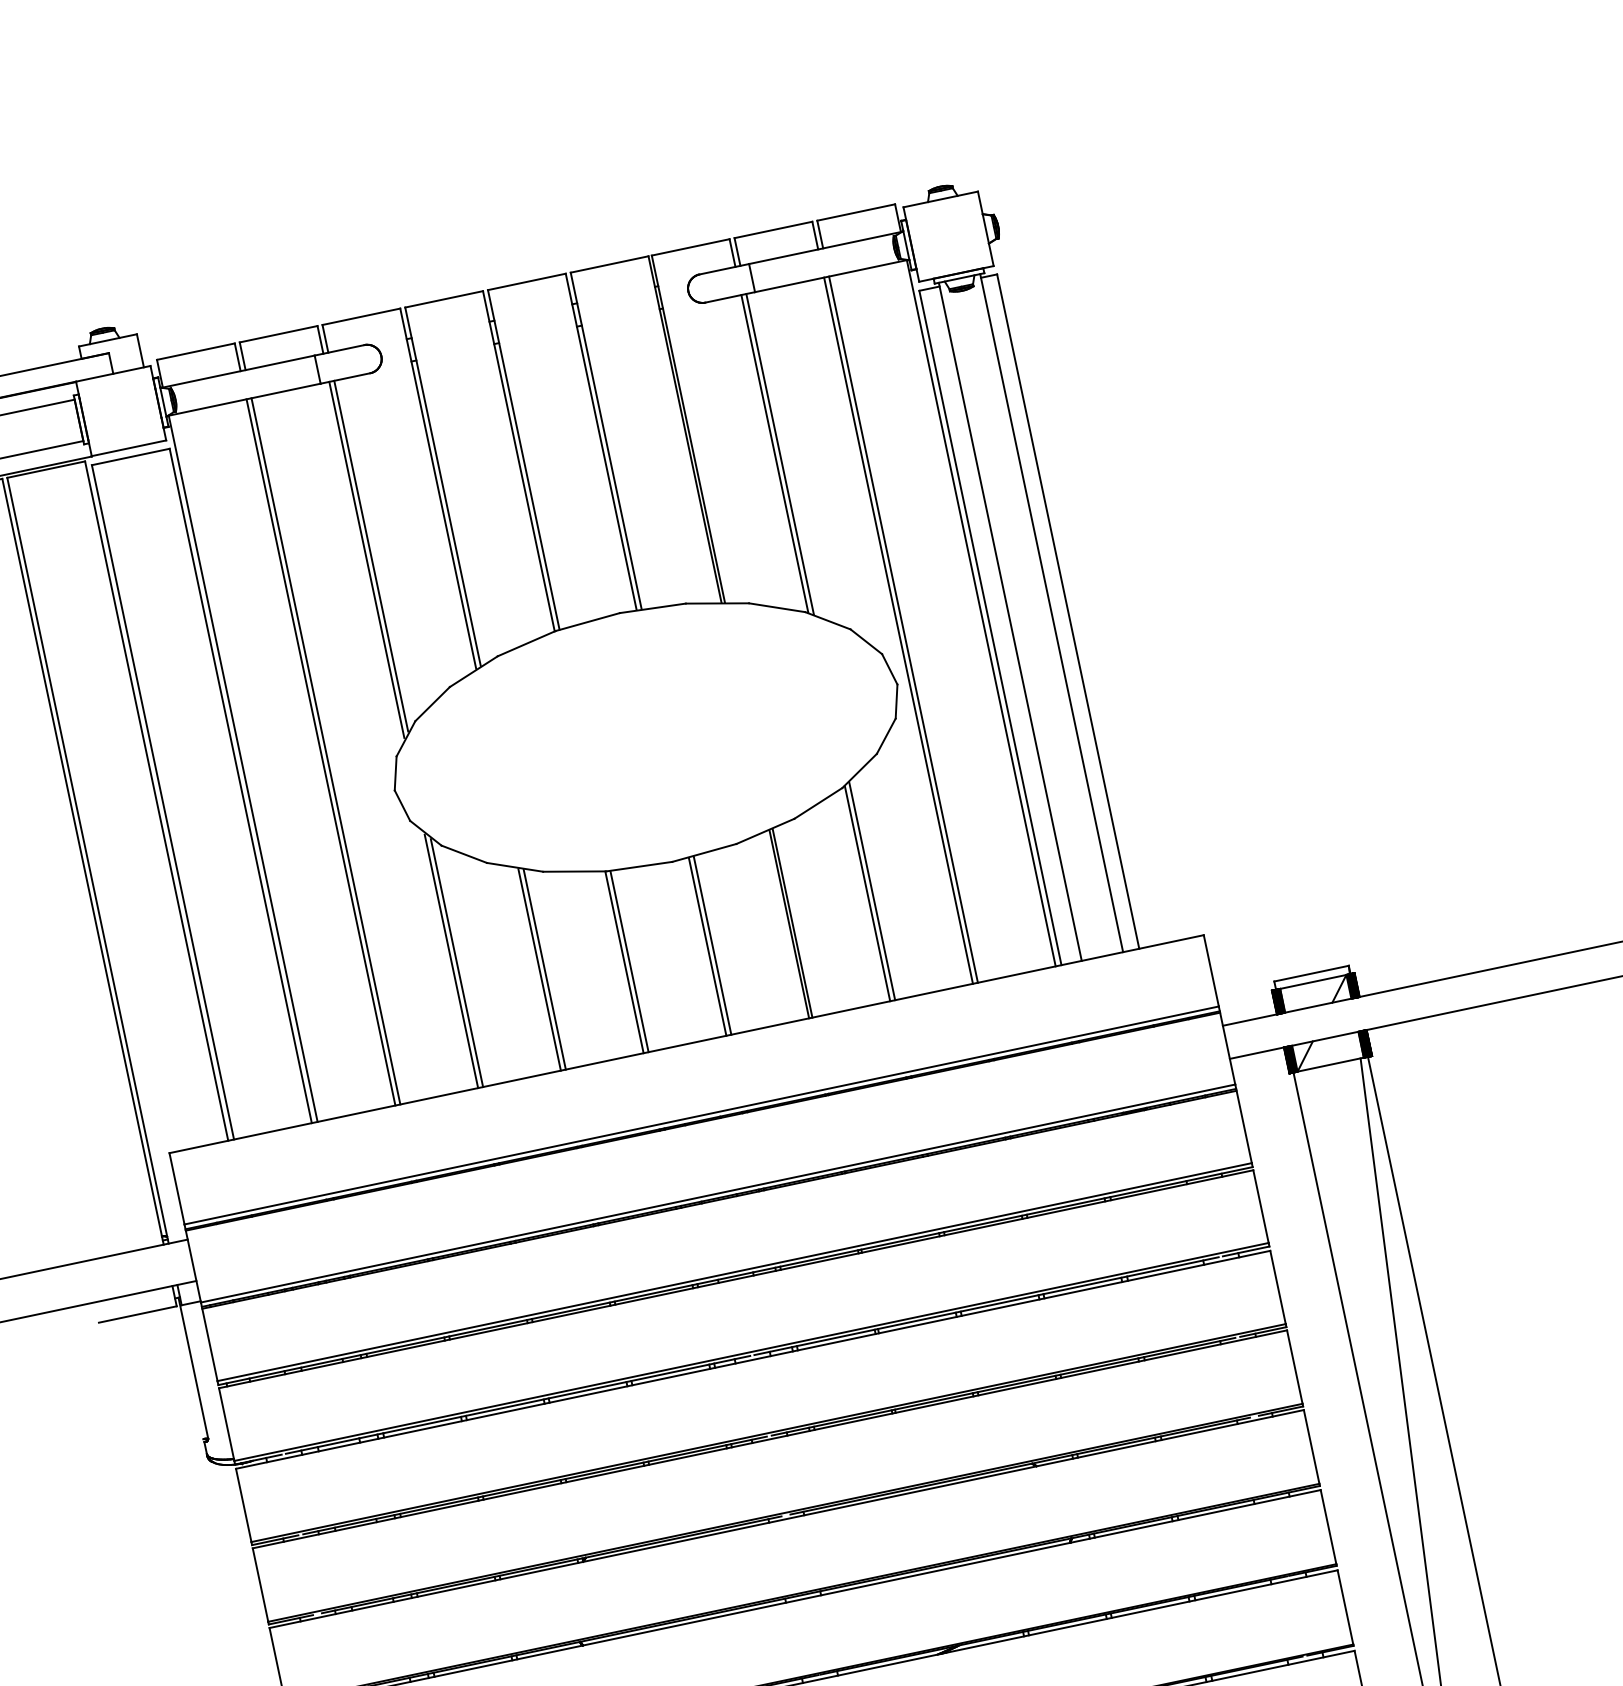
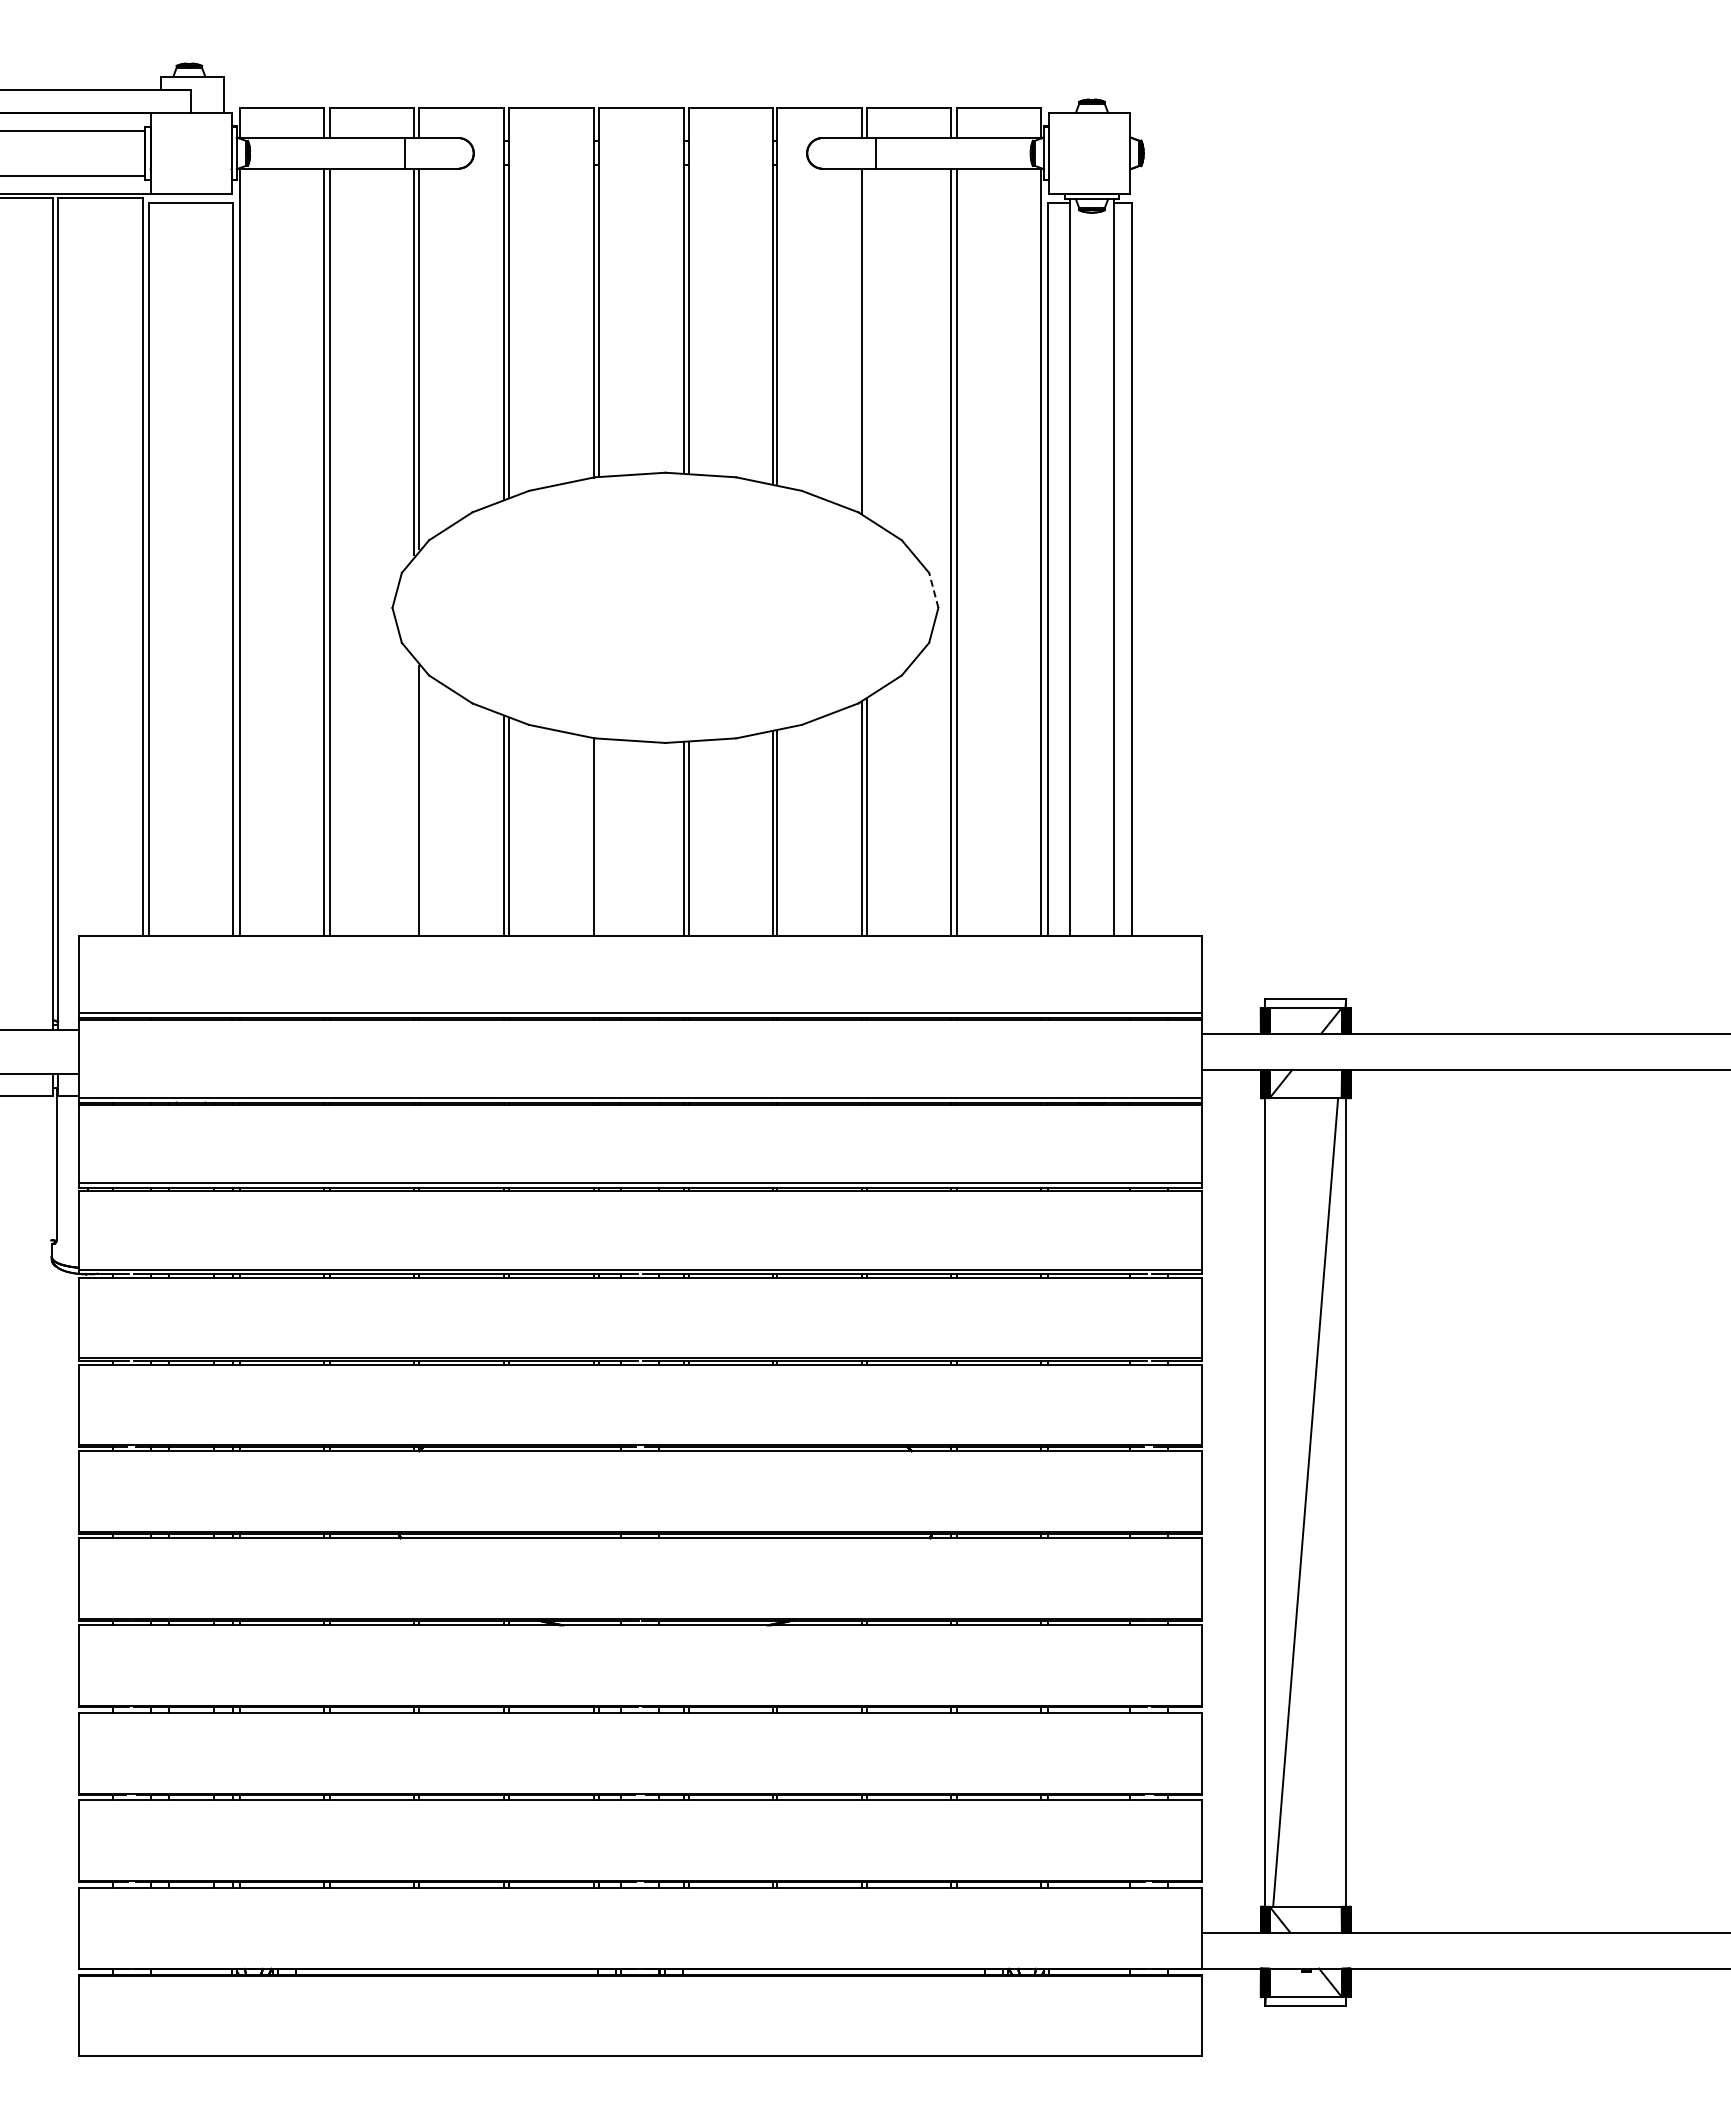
line: (779, 454) -> (866, 342), removed
line: (889, 668) -> (933, 589), solid -> dashed
line: (629, 960) -> (599, 836), removed
line: (450, 961) -> (413, 797), removed

